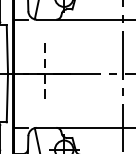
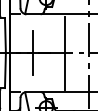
line: (89, 72) -> (64, 52), added
line: (45, 74) -> (32, 53), dashed -> solid

